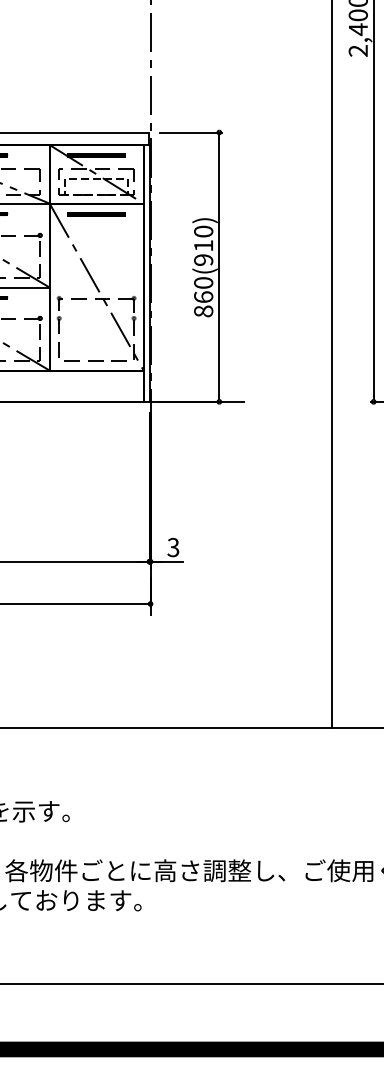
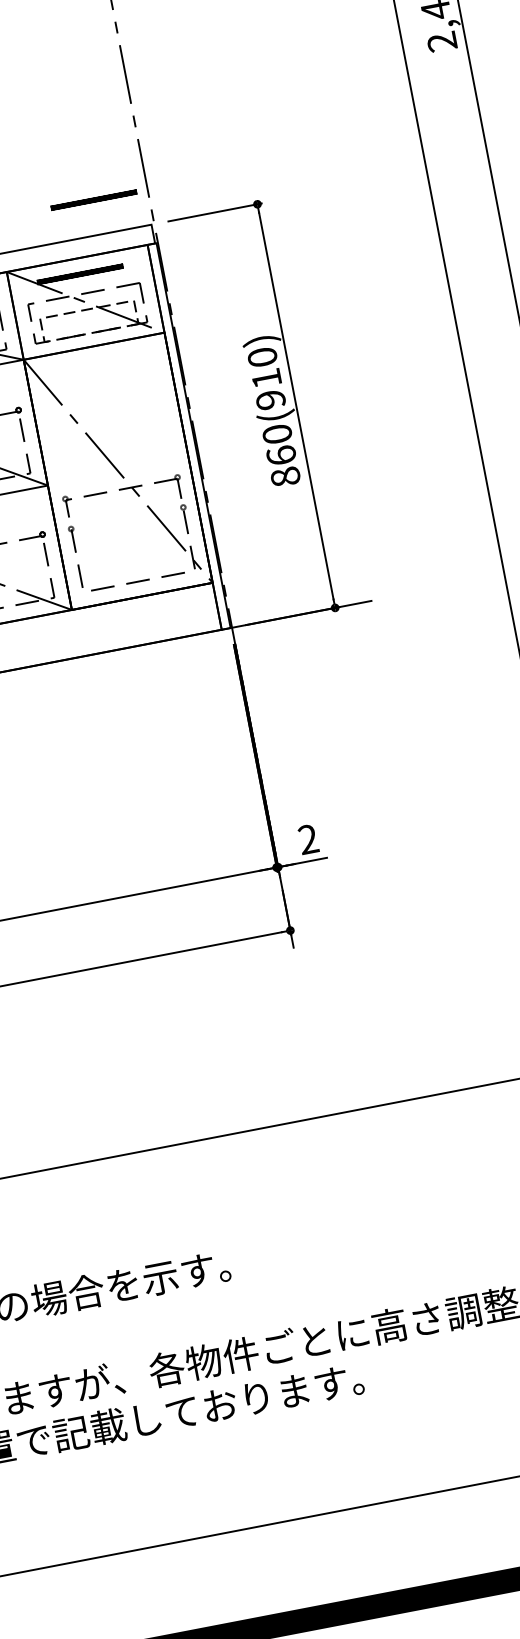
line: (96, 214) -> (93, 200), moved
text: (173, 547) -> (308, 839), 3 -> 2

